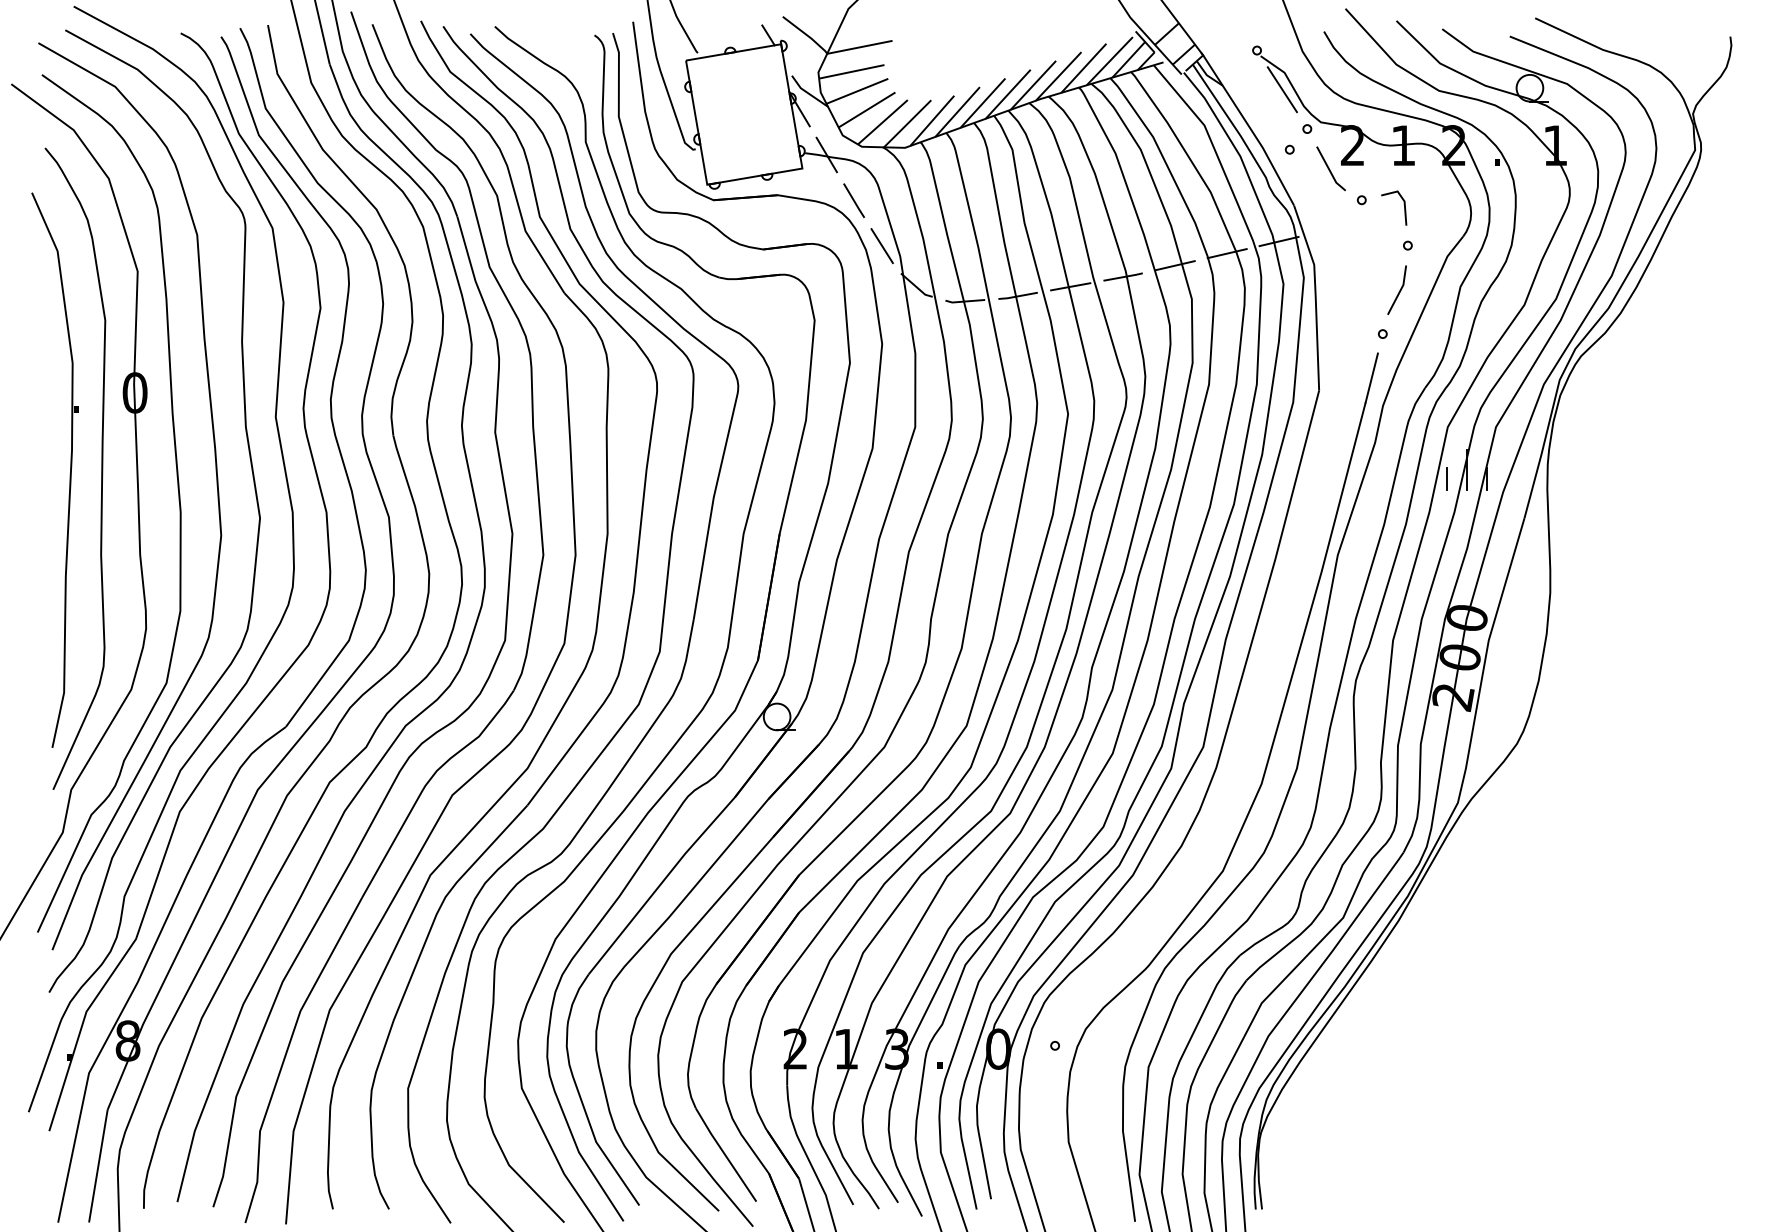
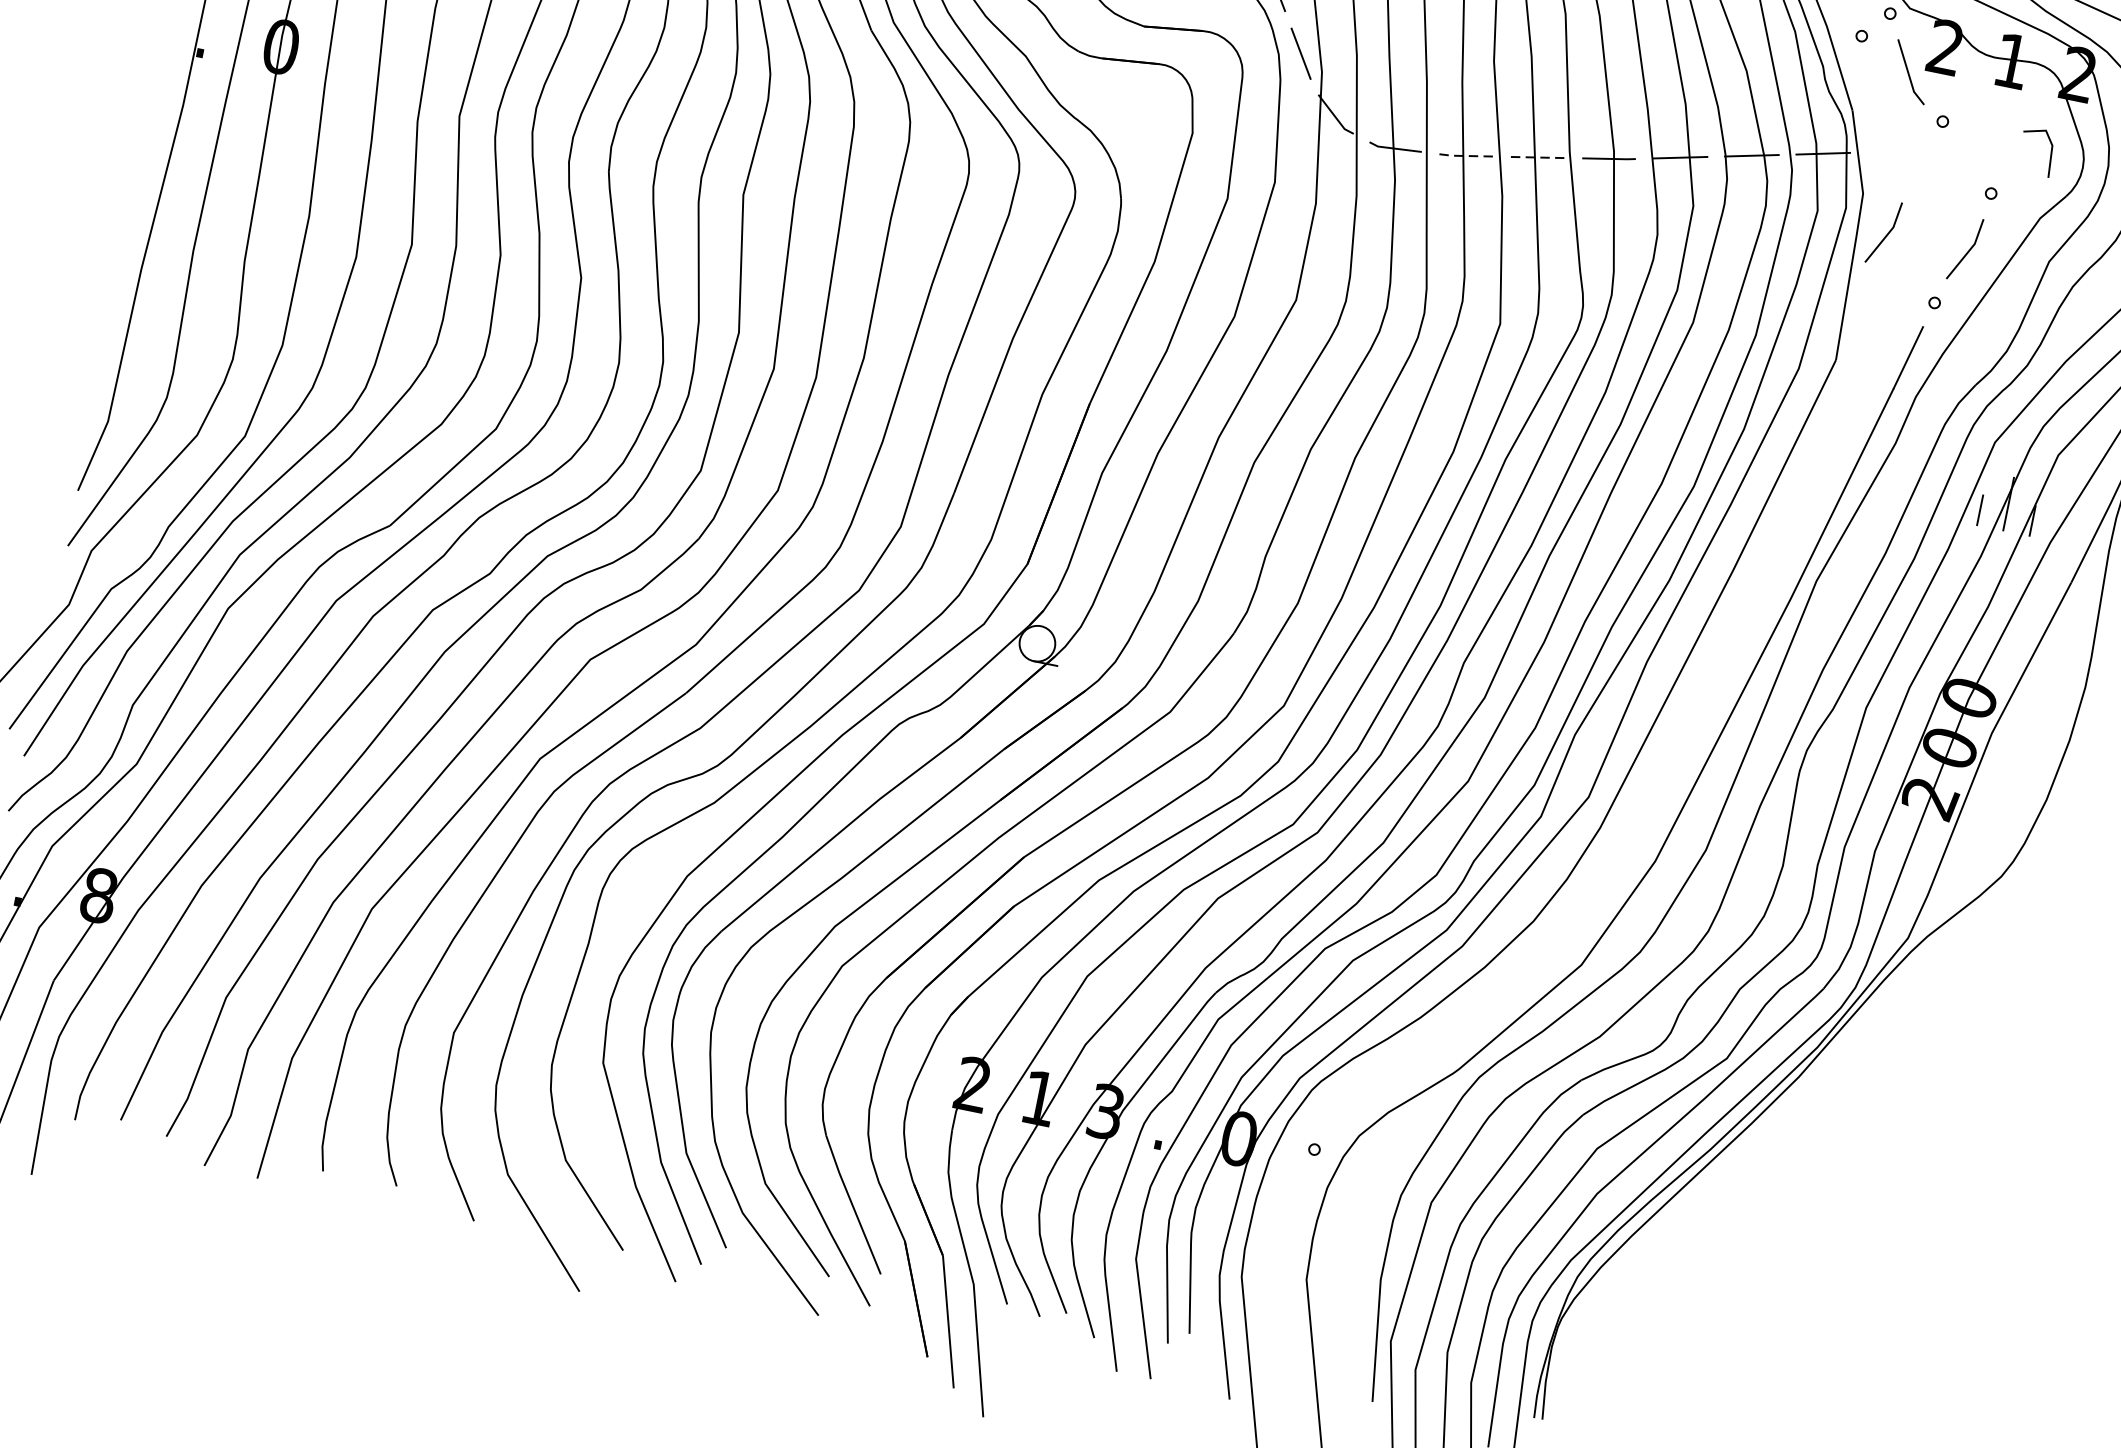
line: (1403, 204) -> (2050, 149), moved
line: (1070, 286) -> (1537, 157), solid -> dashed
line: (1337, 290) -> (1886, 233), added
line: (1017, 296) -> (1465, 156), solid -> dashed

